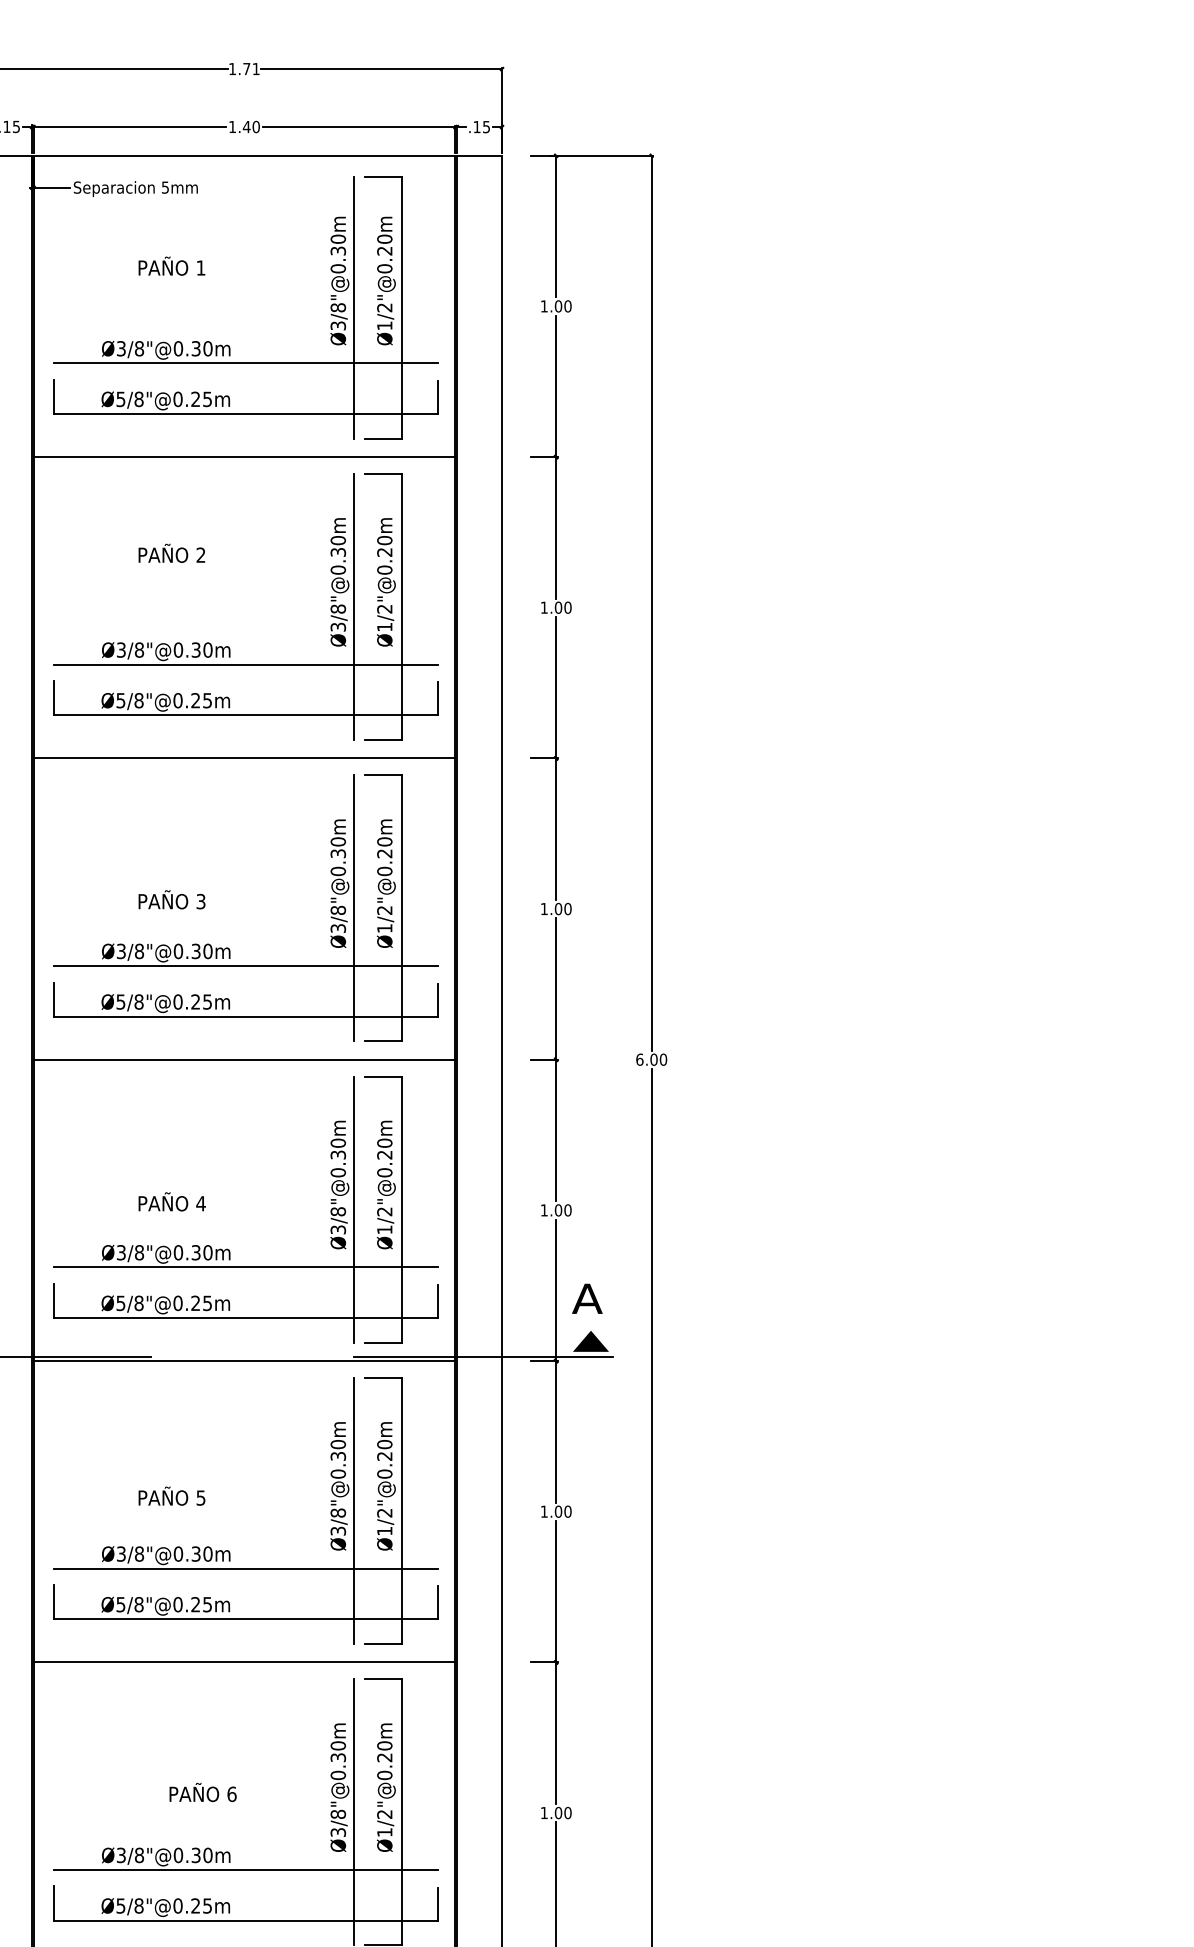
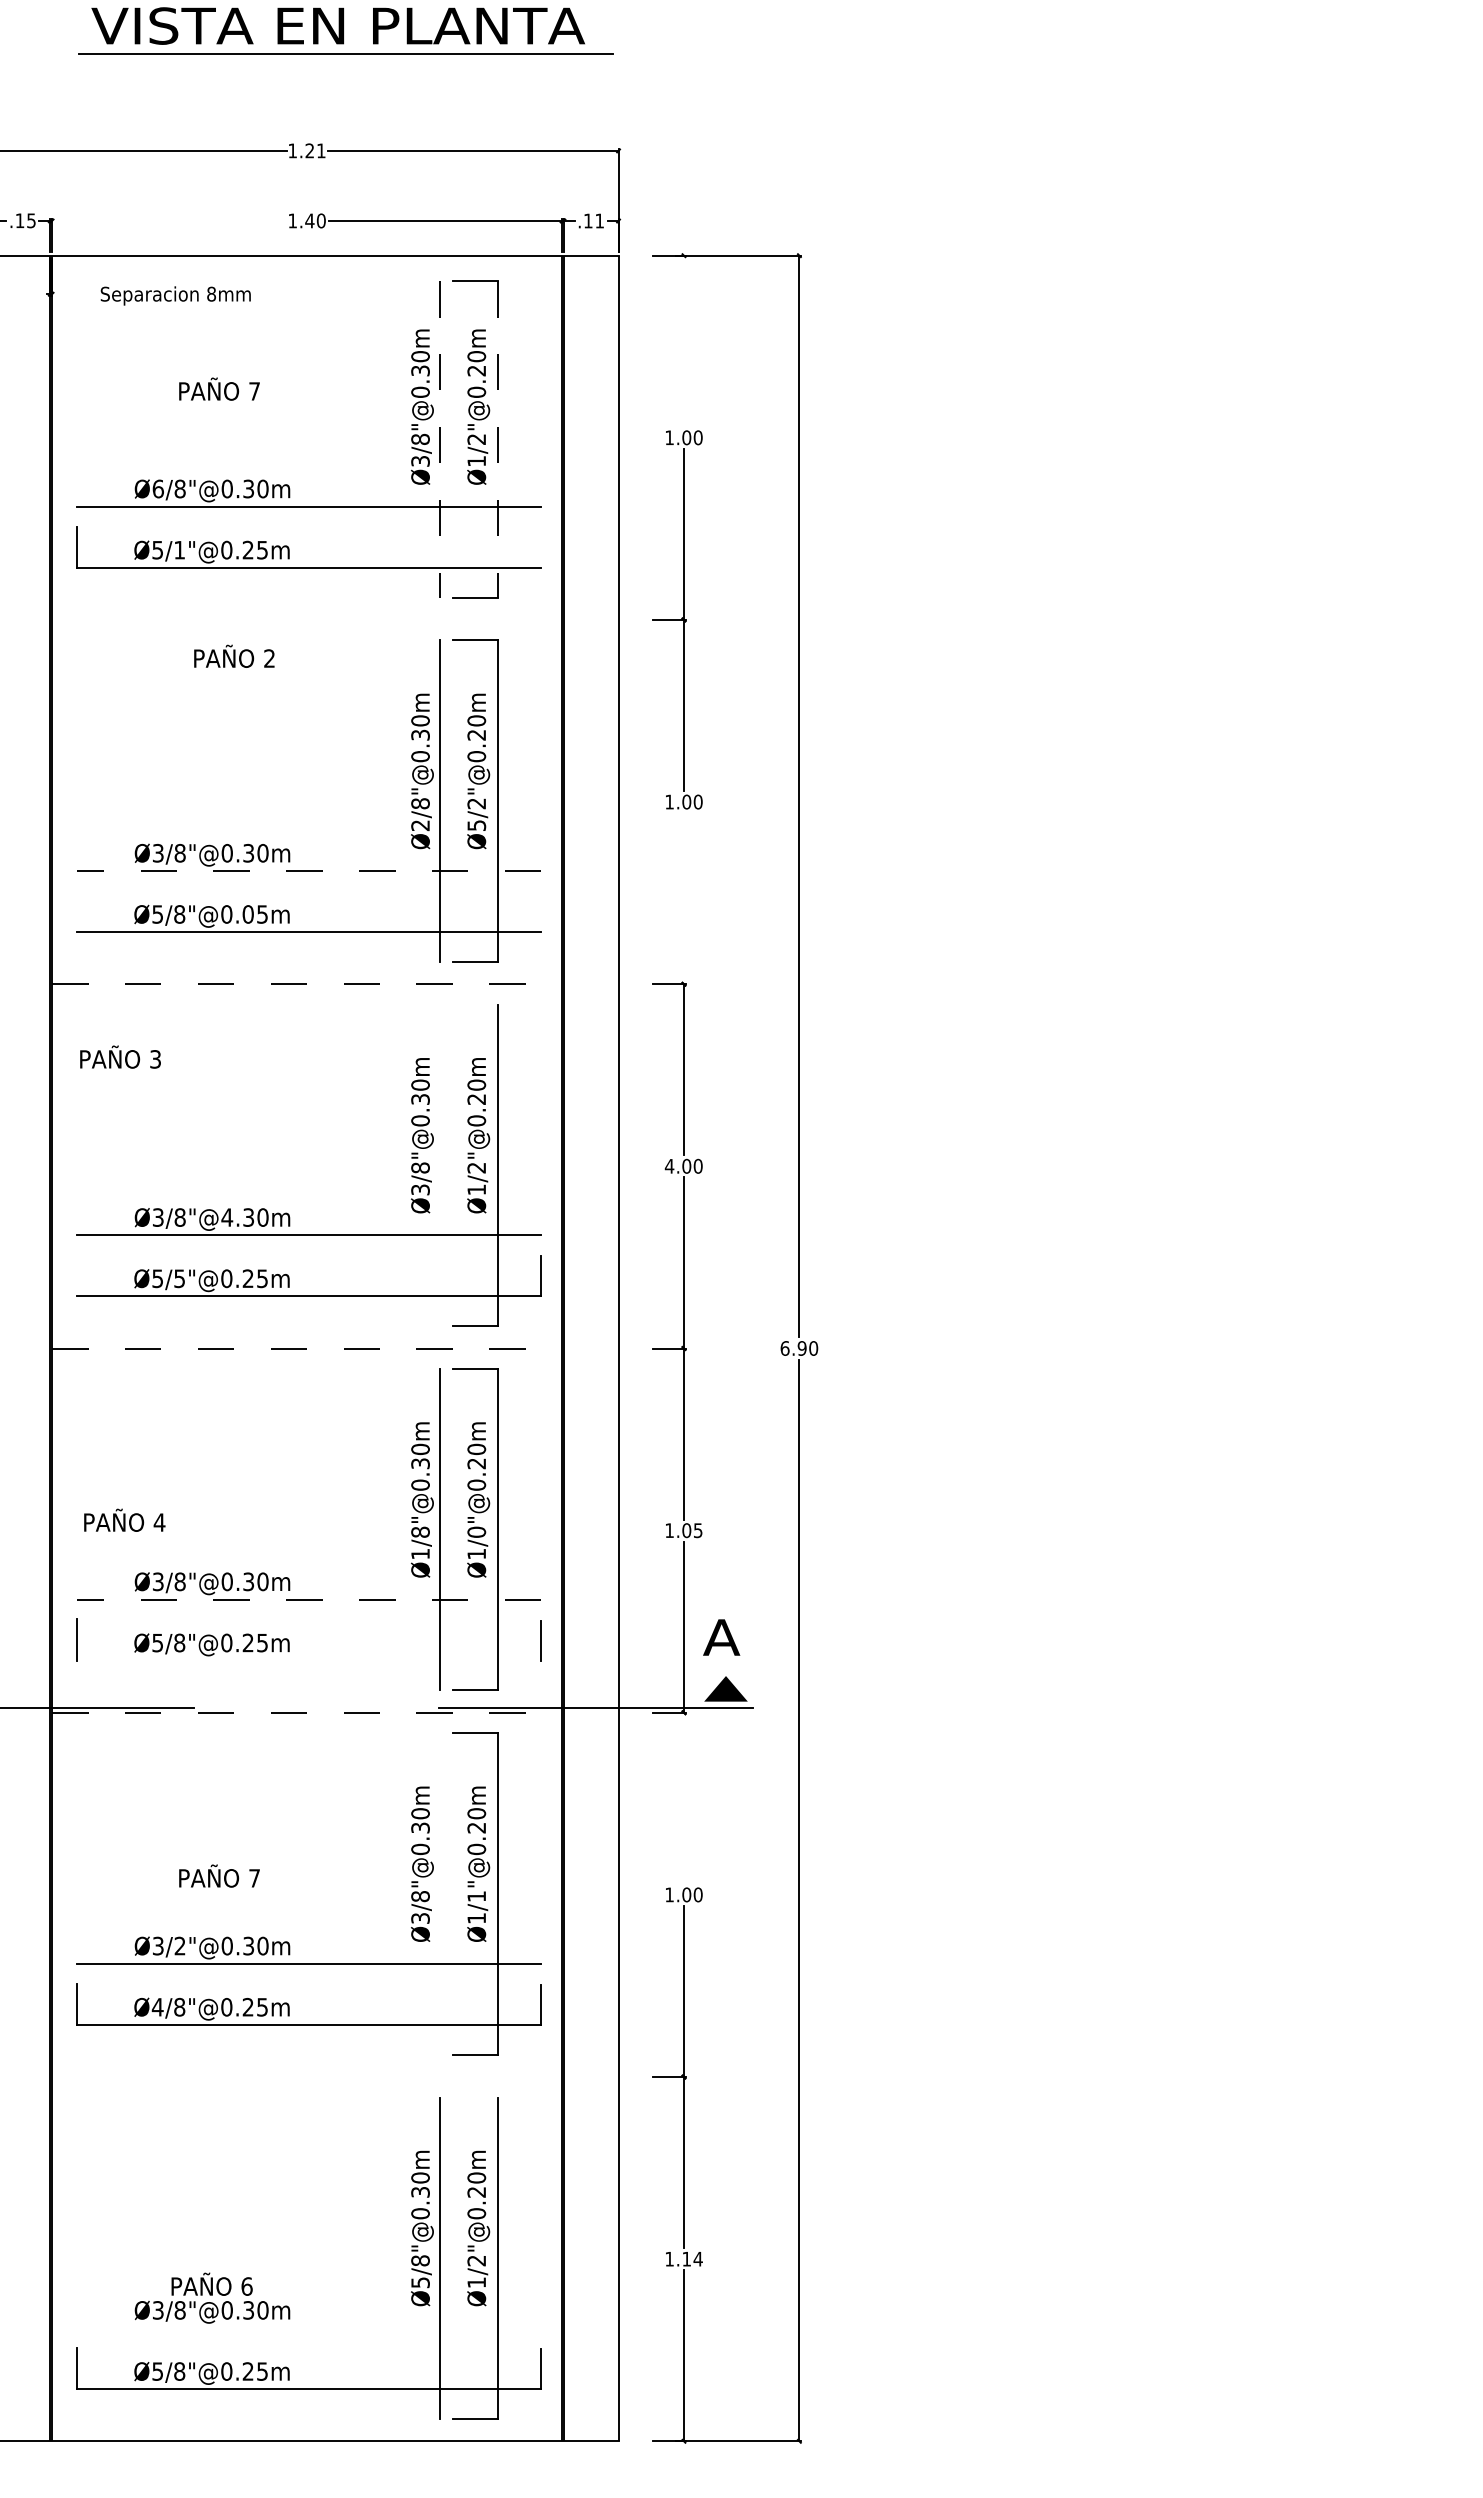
text: (246, 68) -> (309, 150), 1.71 -> 1.21
line: (129, 126) -> (168, 220), removed
text: (486, 126) -> (599, 220), .15 -> .11
line: (52, 187) -> (74, 294), removed
text: (165, 187) -> (211, 293), 5mm -> 8mm
line: (555, 225) -> (683, 340), removed
text: (200, 268) -> (254, 391), 1 -> 7
line: (353, 307) -> (439, 439), solid -> dashed
line: (401, 307) -> (497, 439), solid -> dashed
text: (120, 348) -> (157, 488), Ø3/8"@0.30m -> Ø6/8"@0.30m
line: (438, 397) -> (541, 547), removed
text: (138, 398) -> (179, 549), Ø5/8"@0.25m -> Ø5/1"@0.25m
line: (244, 456) -> (307, 619), removed
text: (172, 552) -> (234, 655), moved
text: (338, 627) -> (420, 825), Ø3/8"@0.30m -> Ø2/8"@0.30m
text: (384, 627) -> (476, 825), Ø1/2"@0.20m -> Ø5/2"@0.20m
line: (245, 665) -> (308, 871), solid -> dashed
line: (555, 687) -> (683, 898), removed
line: (54, 698) -> (77, 911), removed
line: (438, 699) -> (541, 912), removed
text: (195, 700) -> (247, 914), Ø5/8"@0.25m -> Ø5/8"@0.05m
line: (244, 758) -> (307, 984), solid -> dashed
line: (382, 775) -> (474, 1004), removed
text: (172, 899) -> (120, 1056), moved
line: (353, 908) -> (439, 1165), removed
text: (544, 909) -> (669, 1166), 1.00 -> 4.00
text: (178, 951) -> (227, 1217), Ø3/8"@0.30m -> Ø3/8"@4.30m
line: (54, 999) -> (77, 1275), removed
text: (138, 1001) -> (179, 1278), Ø5/8"@0.25m -> Ø5/5"@0.25m
line: (244, 1059) -> (307, 1348), solid -> dashed
text: (653, 1059) -> (801, 1348), 6.00 -> 6.90
text: (172, 1201) -> (124, 1519), moved
text: (567, 1210) -> (697, 1530), 1.00 -> 1.05
text: (384, 1211) -> (476, 1531), Ø1/2"@0.20m -> Ø1/0"@0.20m
text: (338, 1229) -> (420, 1553), Ø3/8"@0.30m -> Ø1/8"@0.30m
line: (245, 1267) -> (308, 1599), solid -> dashed
line: (246, 1317) -> (309, 1660), removed
line: (244, 1360) -> (307, 1712), solid -> dashed
line: (555, 1431) -> (683, 1797), removed
text: (200, 1498) -> (254, 1878), 5 -> 7
line: (353, 1510) -> (439, 1893), removed
text: (384, 1513) -> (476, 1896), Ø1/2"@0.20m -> Ø1/1"@0.20m
text: (138, 1553) -> (179, 1945), Ø3/8"@0.30m -> Ø3/2"@0.30m
text: (120, 1604) -> (157, 2007), Ø5/8"@0.25m -> Ø4/8"@0.25m
line: (244, 1662) -> (307, 2077), removed
line: (382, 1679) -> (474, 2097), removed
text: (202, 1791) -> (211, 2283), moved
text: (563, 1812) -> (692, 2258), 1.00 -> 1.14
text: (338, 1832) -> (420, 2282), Ø3/8"@0.30m -> Ø5/8"@0.30m
line: (246, 1870) -> (309, 2328), removed

